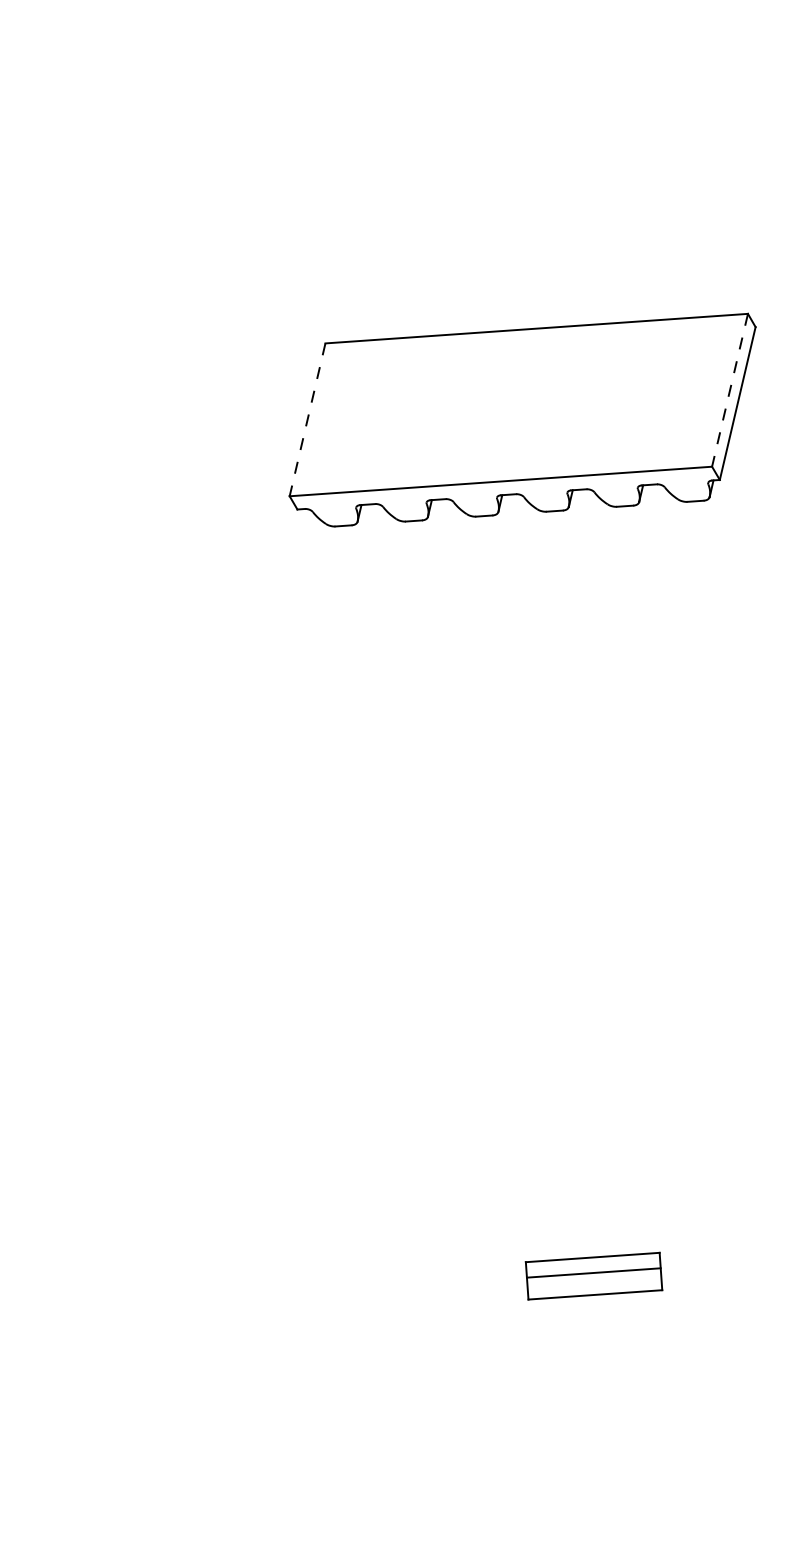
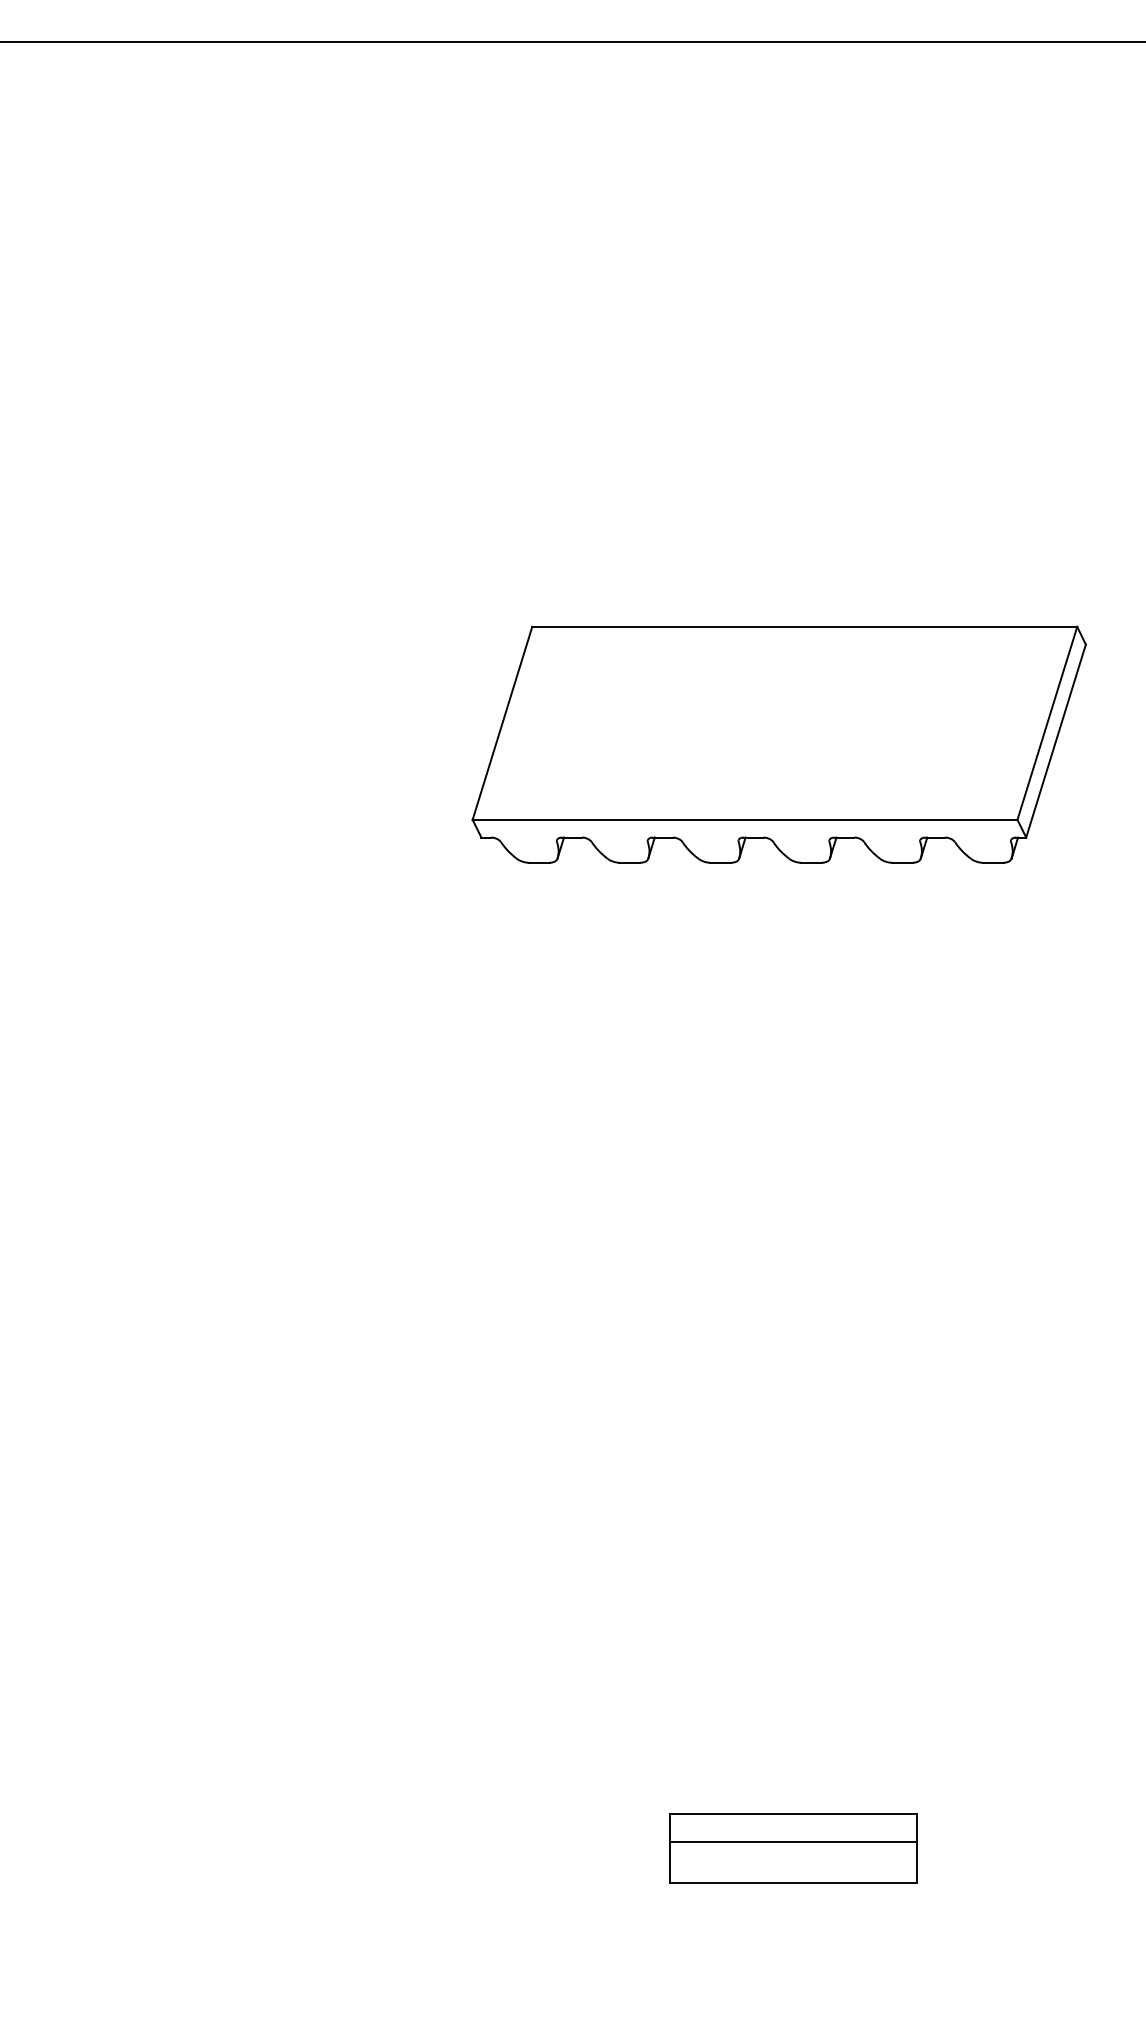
line: (730, 390) -> (1047, 723), dashed -> solid
line: (307, 419) -> (502, 723), dashed -> solid
part: (594, 1276) -> (793, 1848), size x1.43

